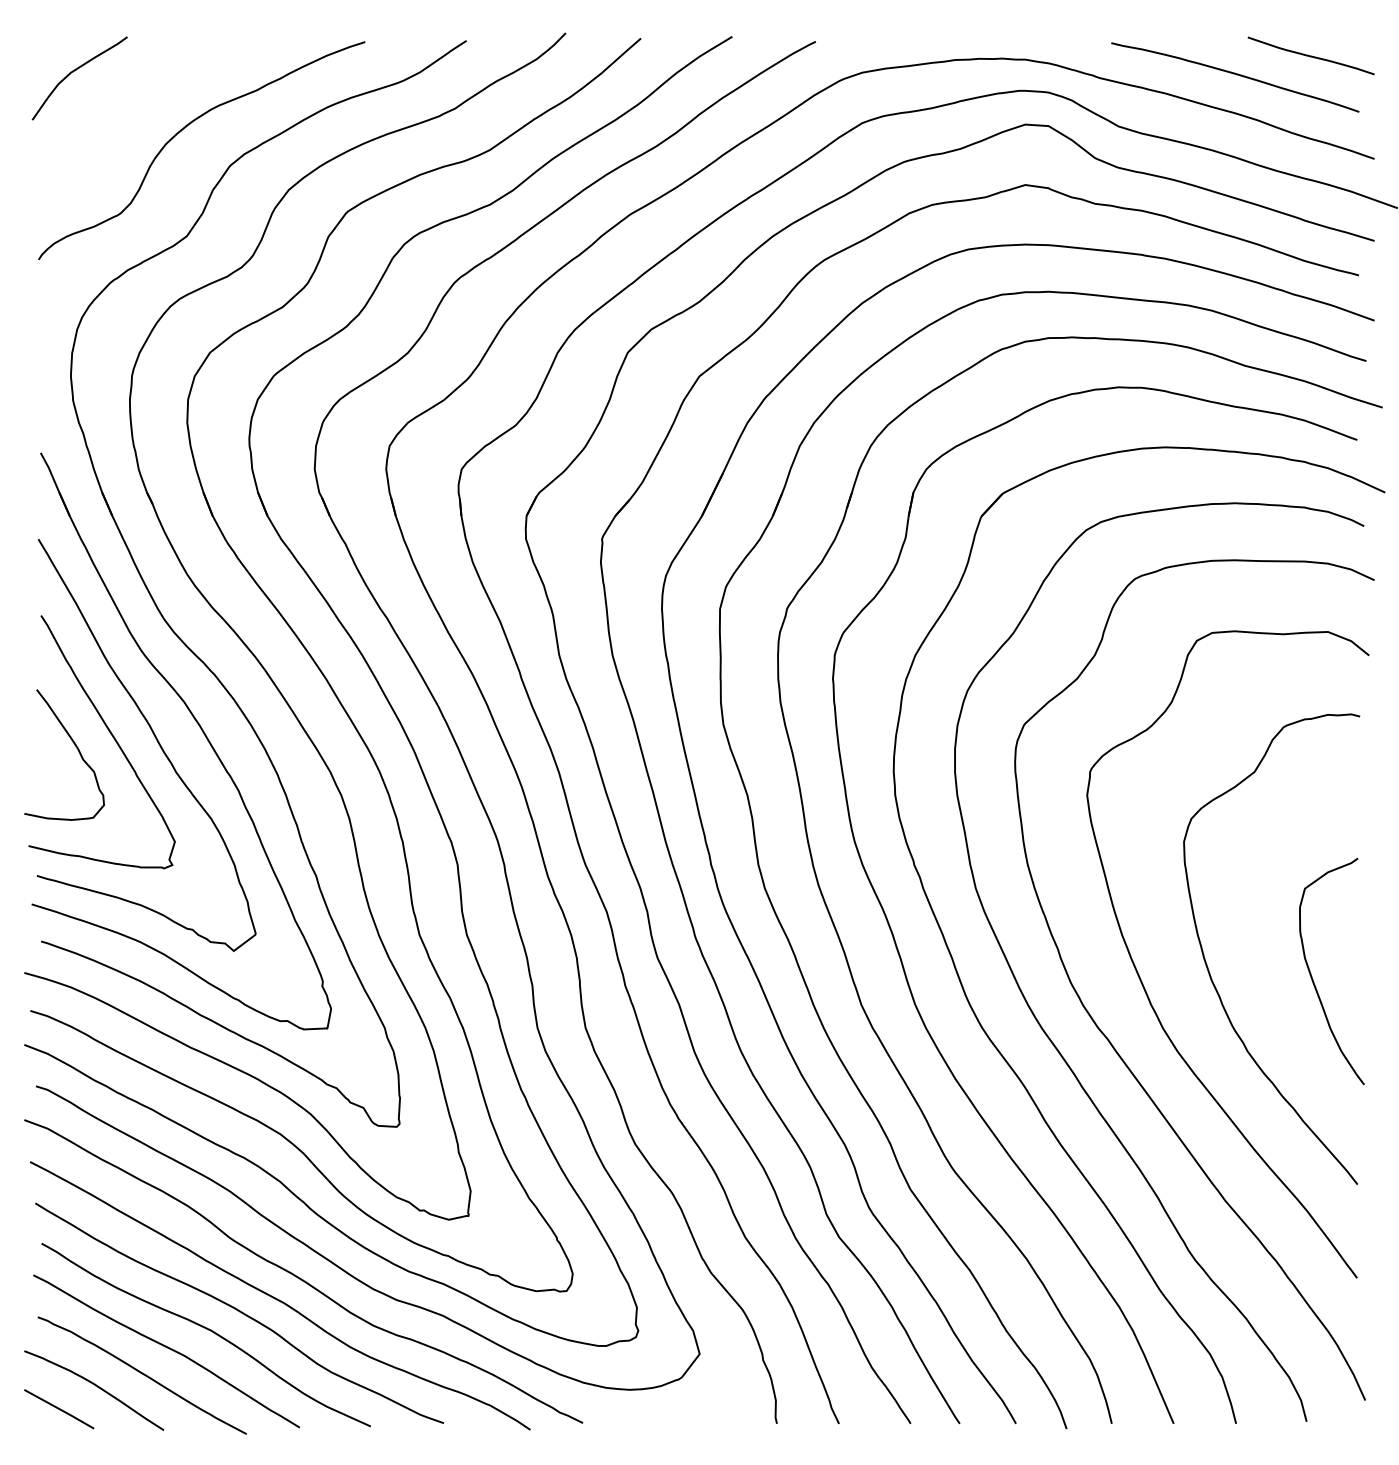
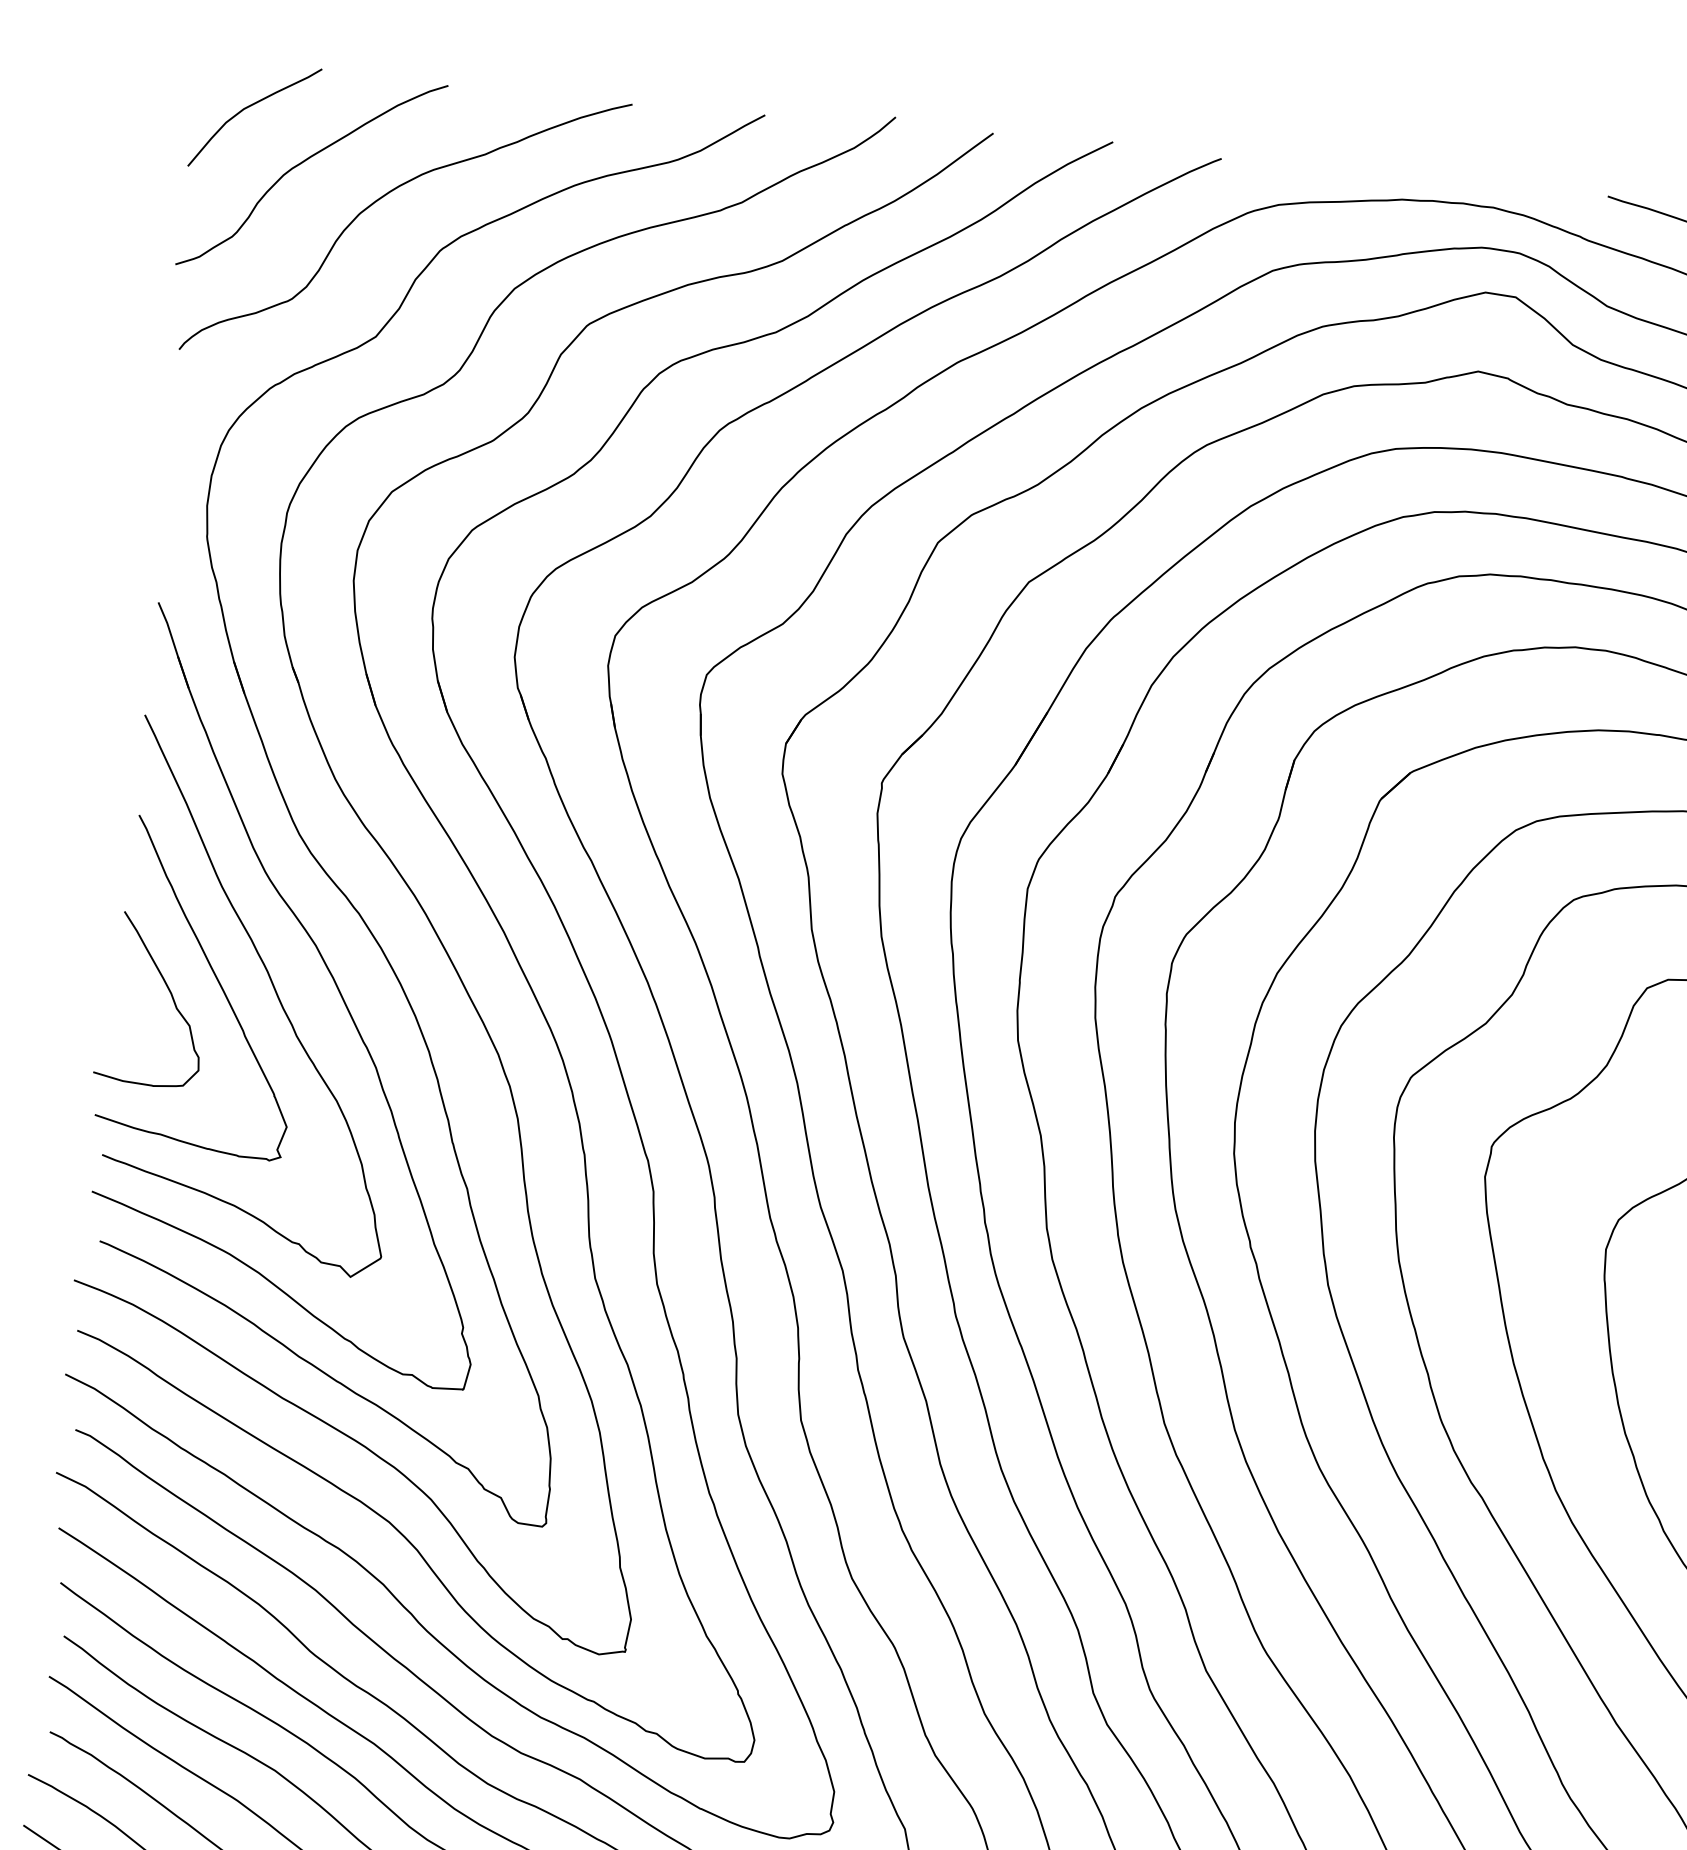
curve: (120, 109) -> (304, 163), added

